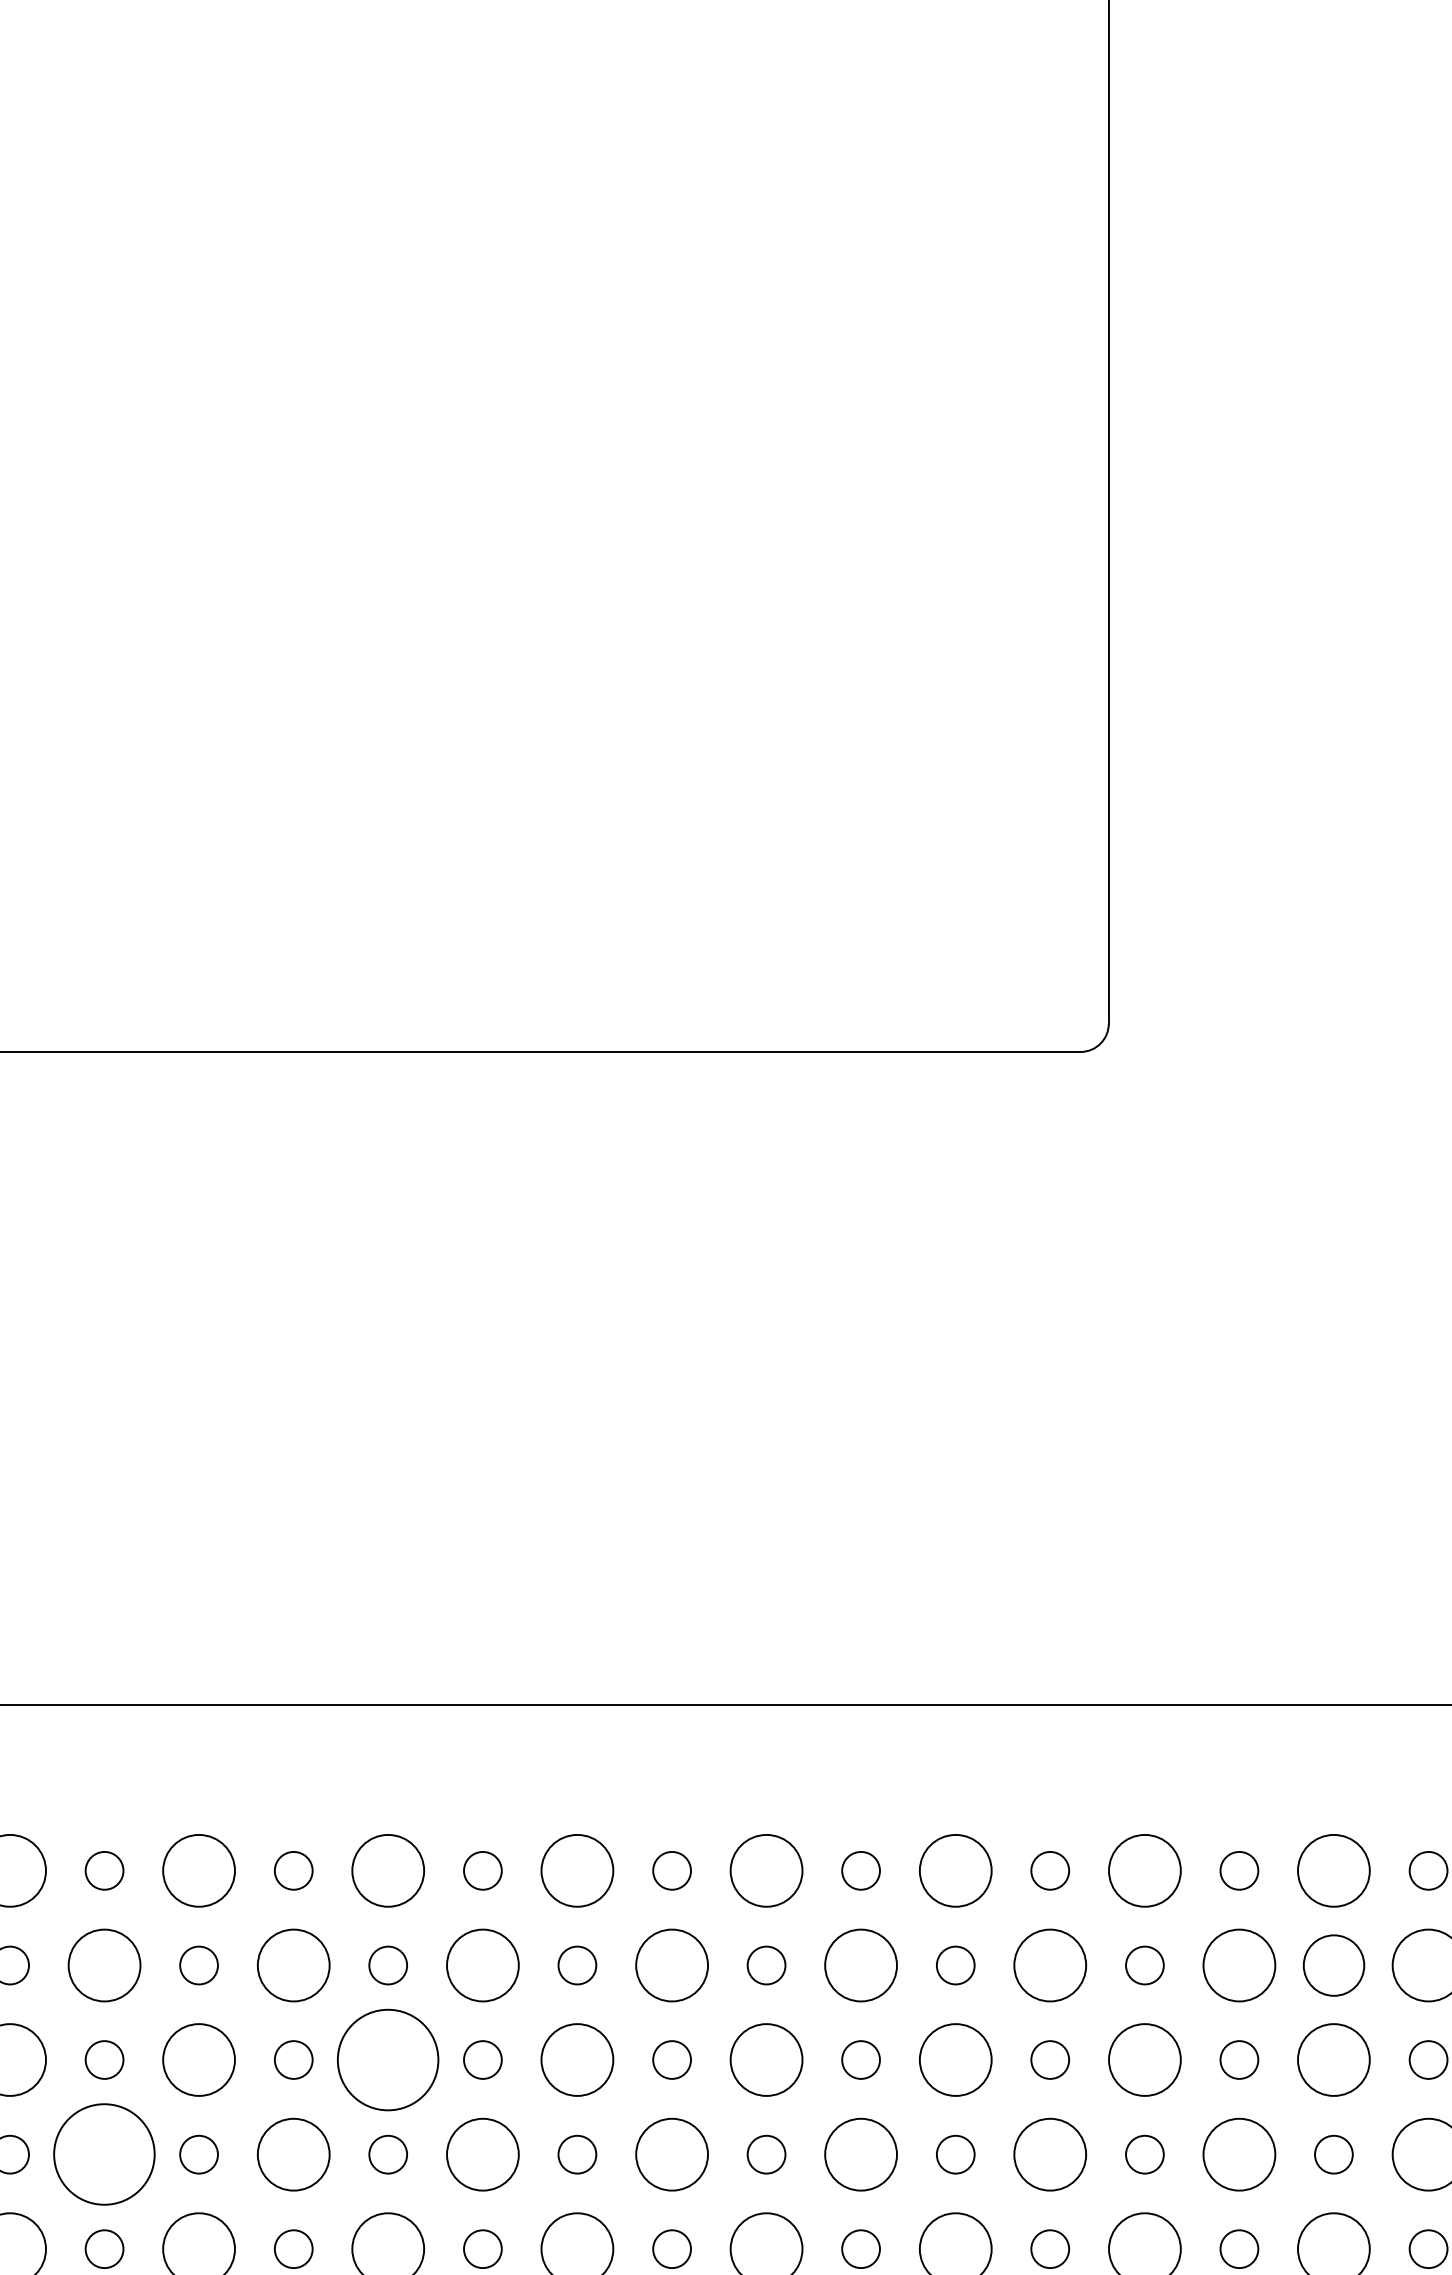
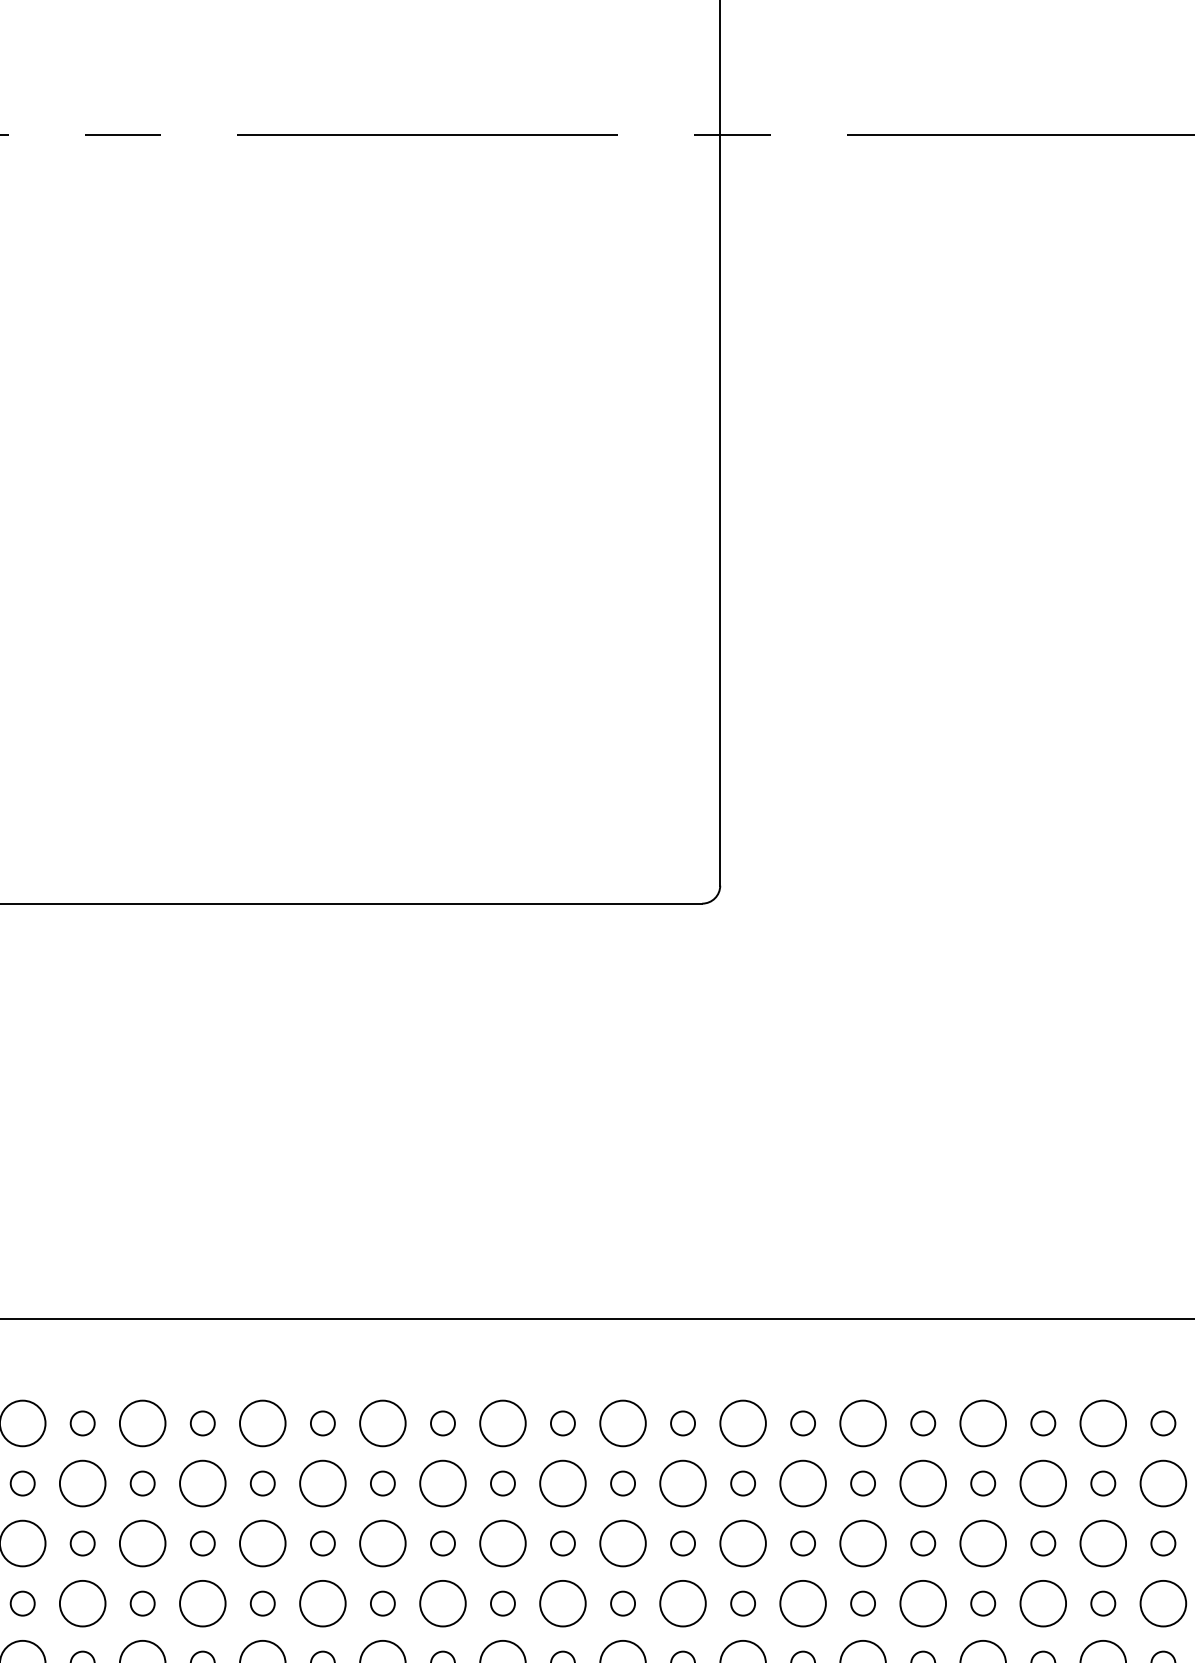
circle: (1332, 1965) -> (862, 1483), size x0.62
circle: (387, 2059) -> (262, 1543), size x0.71
circle: (104, 2154) -> (82, 1603), size x0.71

